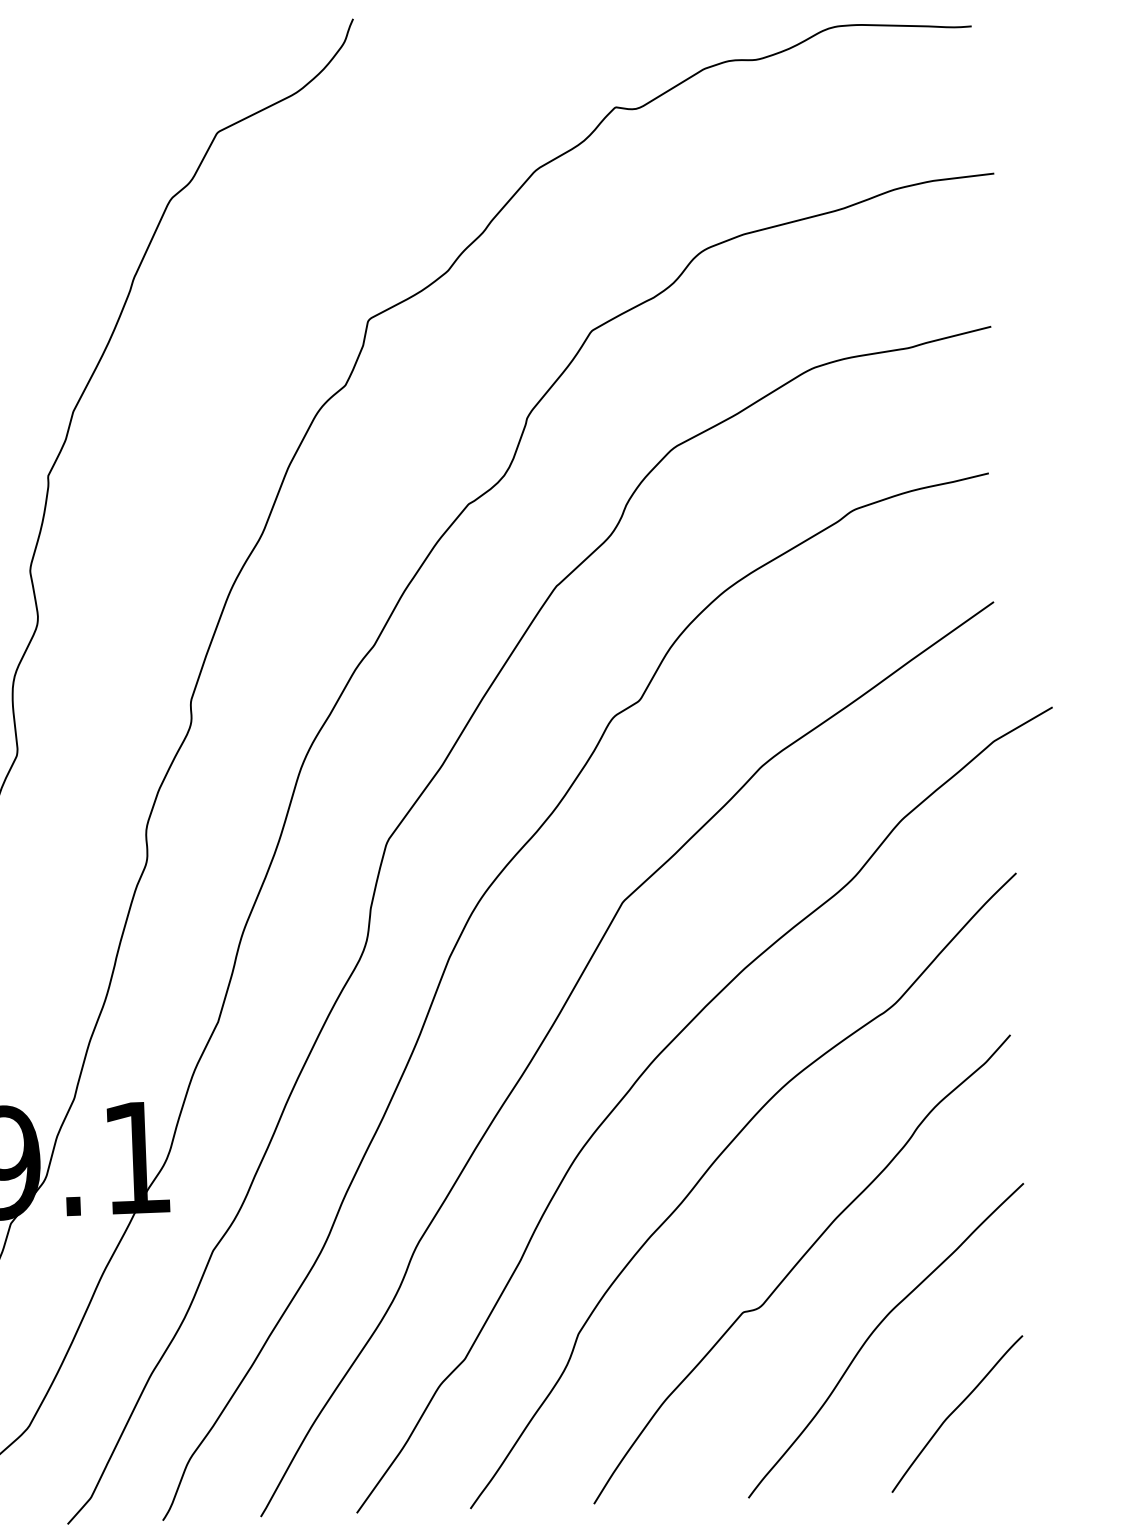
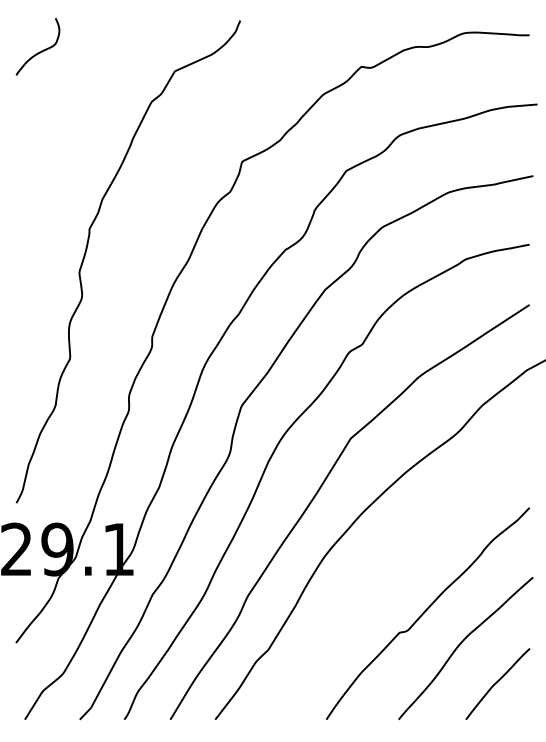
curve: (715, 1163) -> (389, 562), removed

